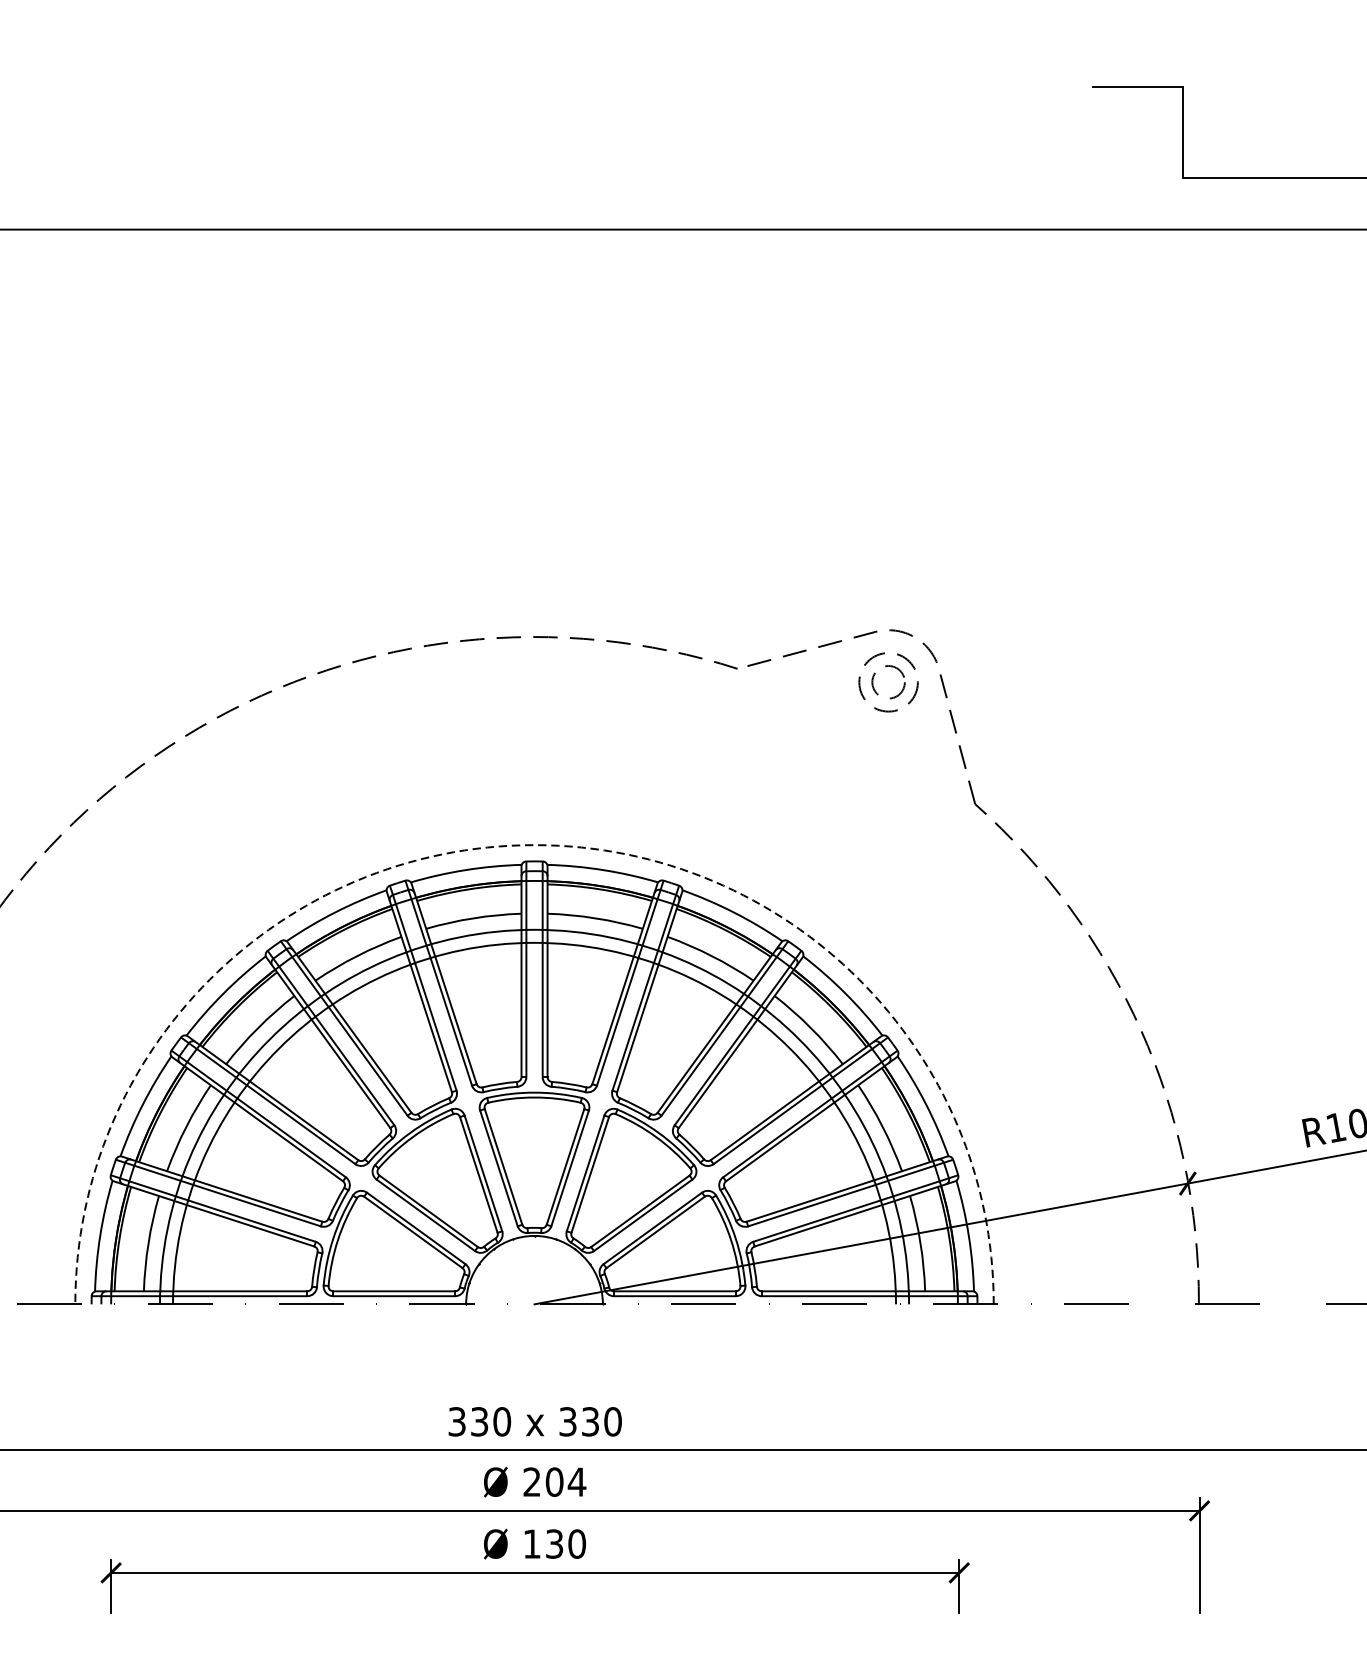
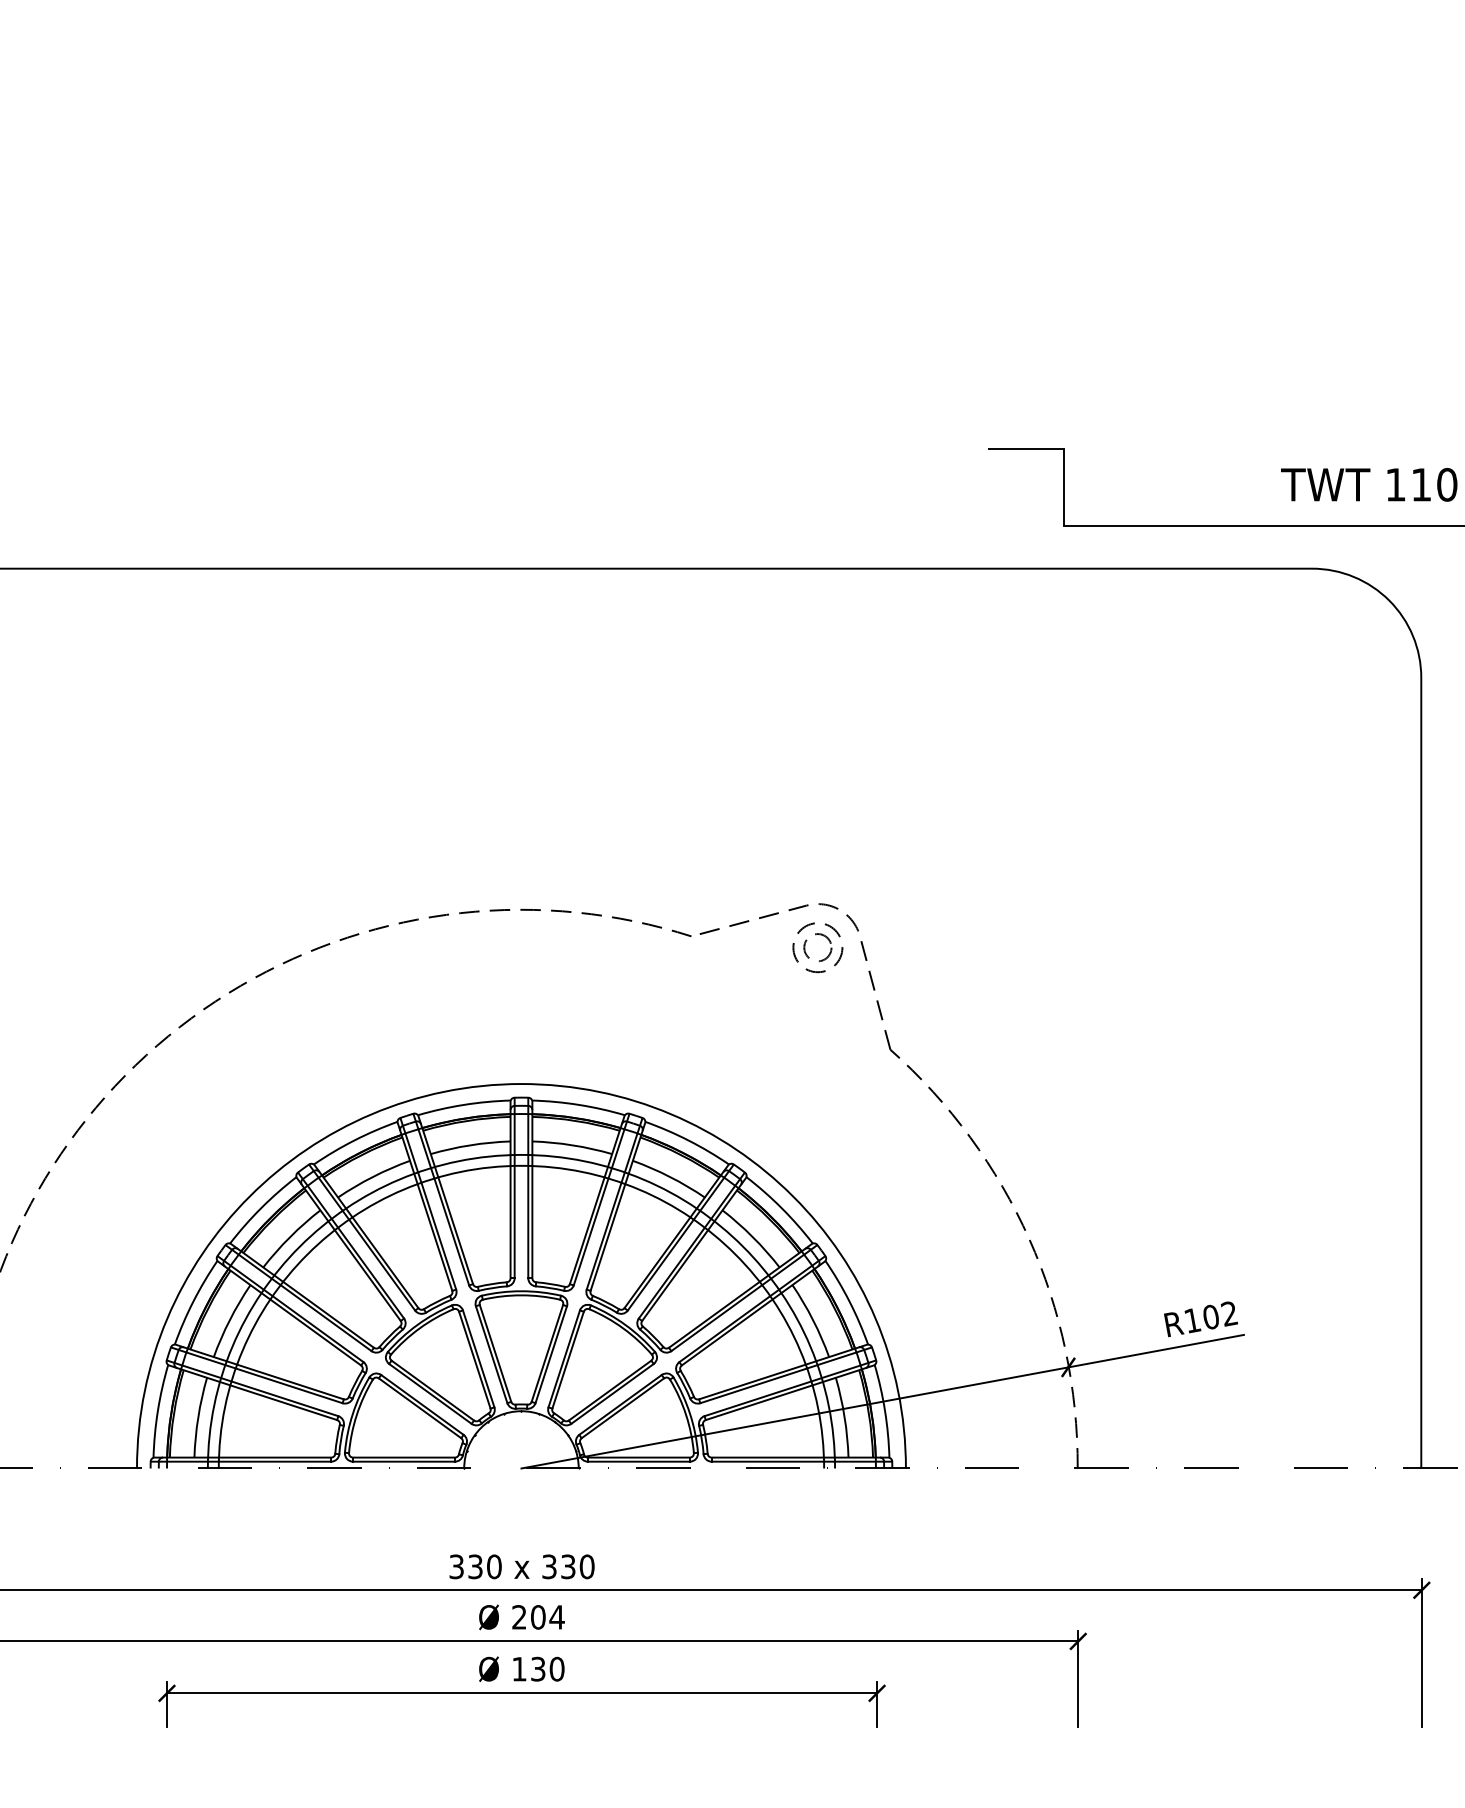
arc: (534, 845) -> (521, 1084), dashed -> solid

